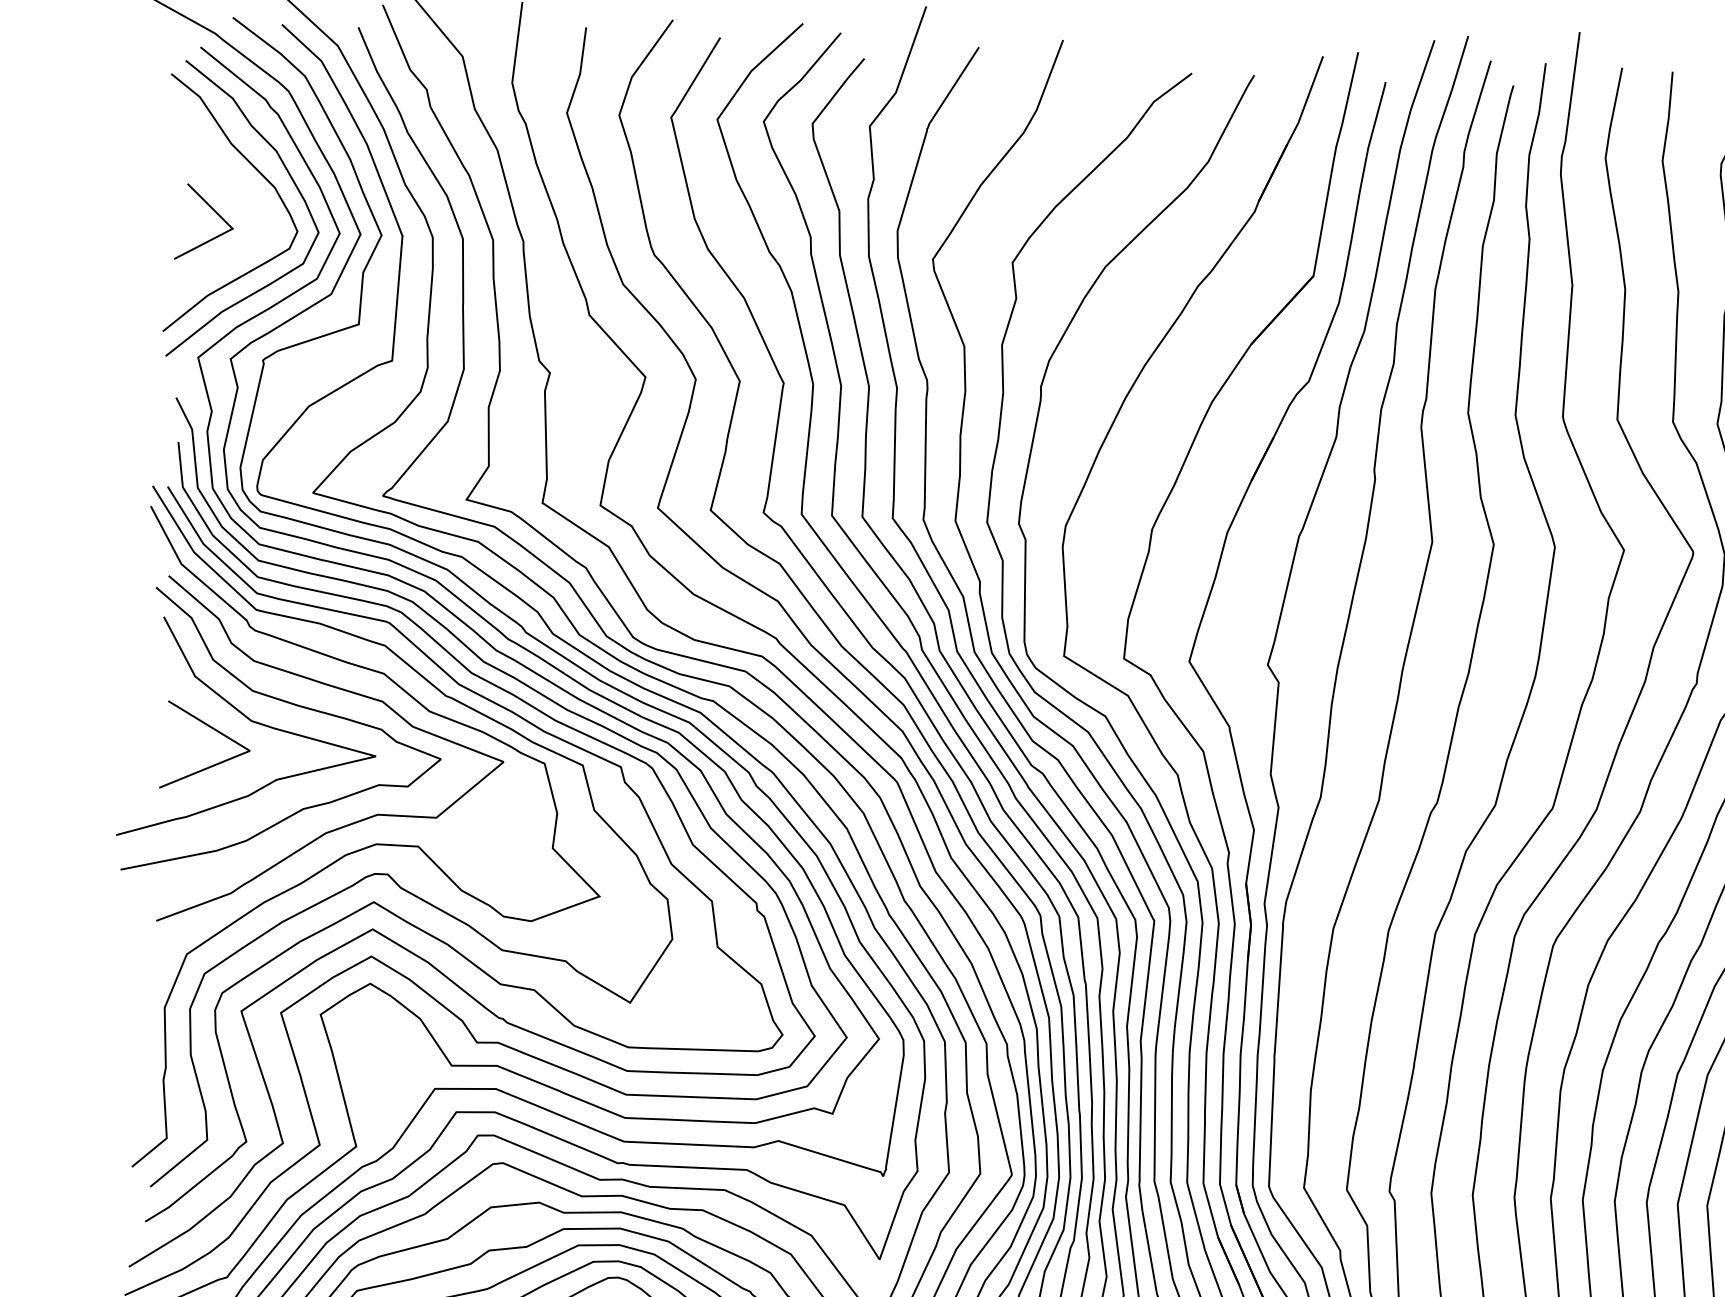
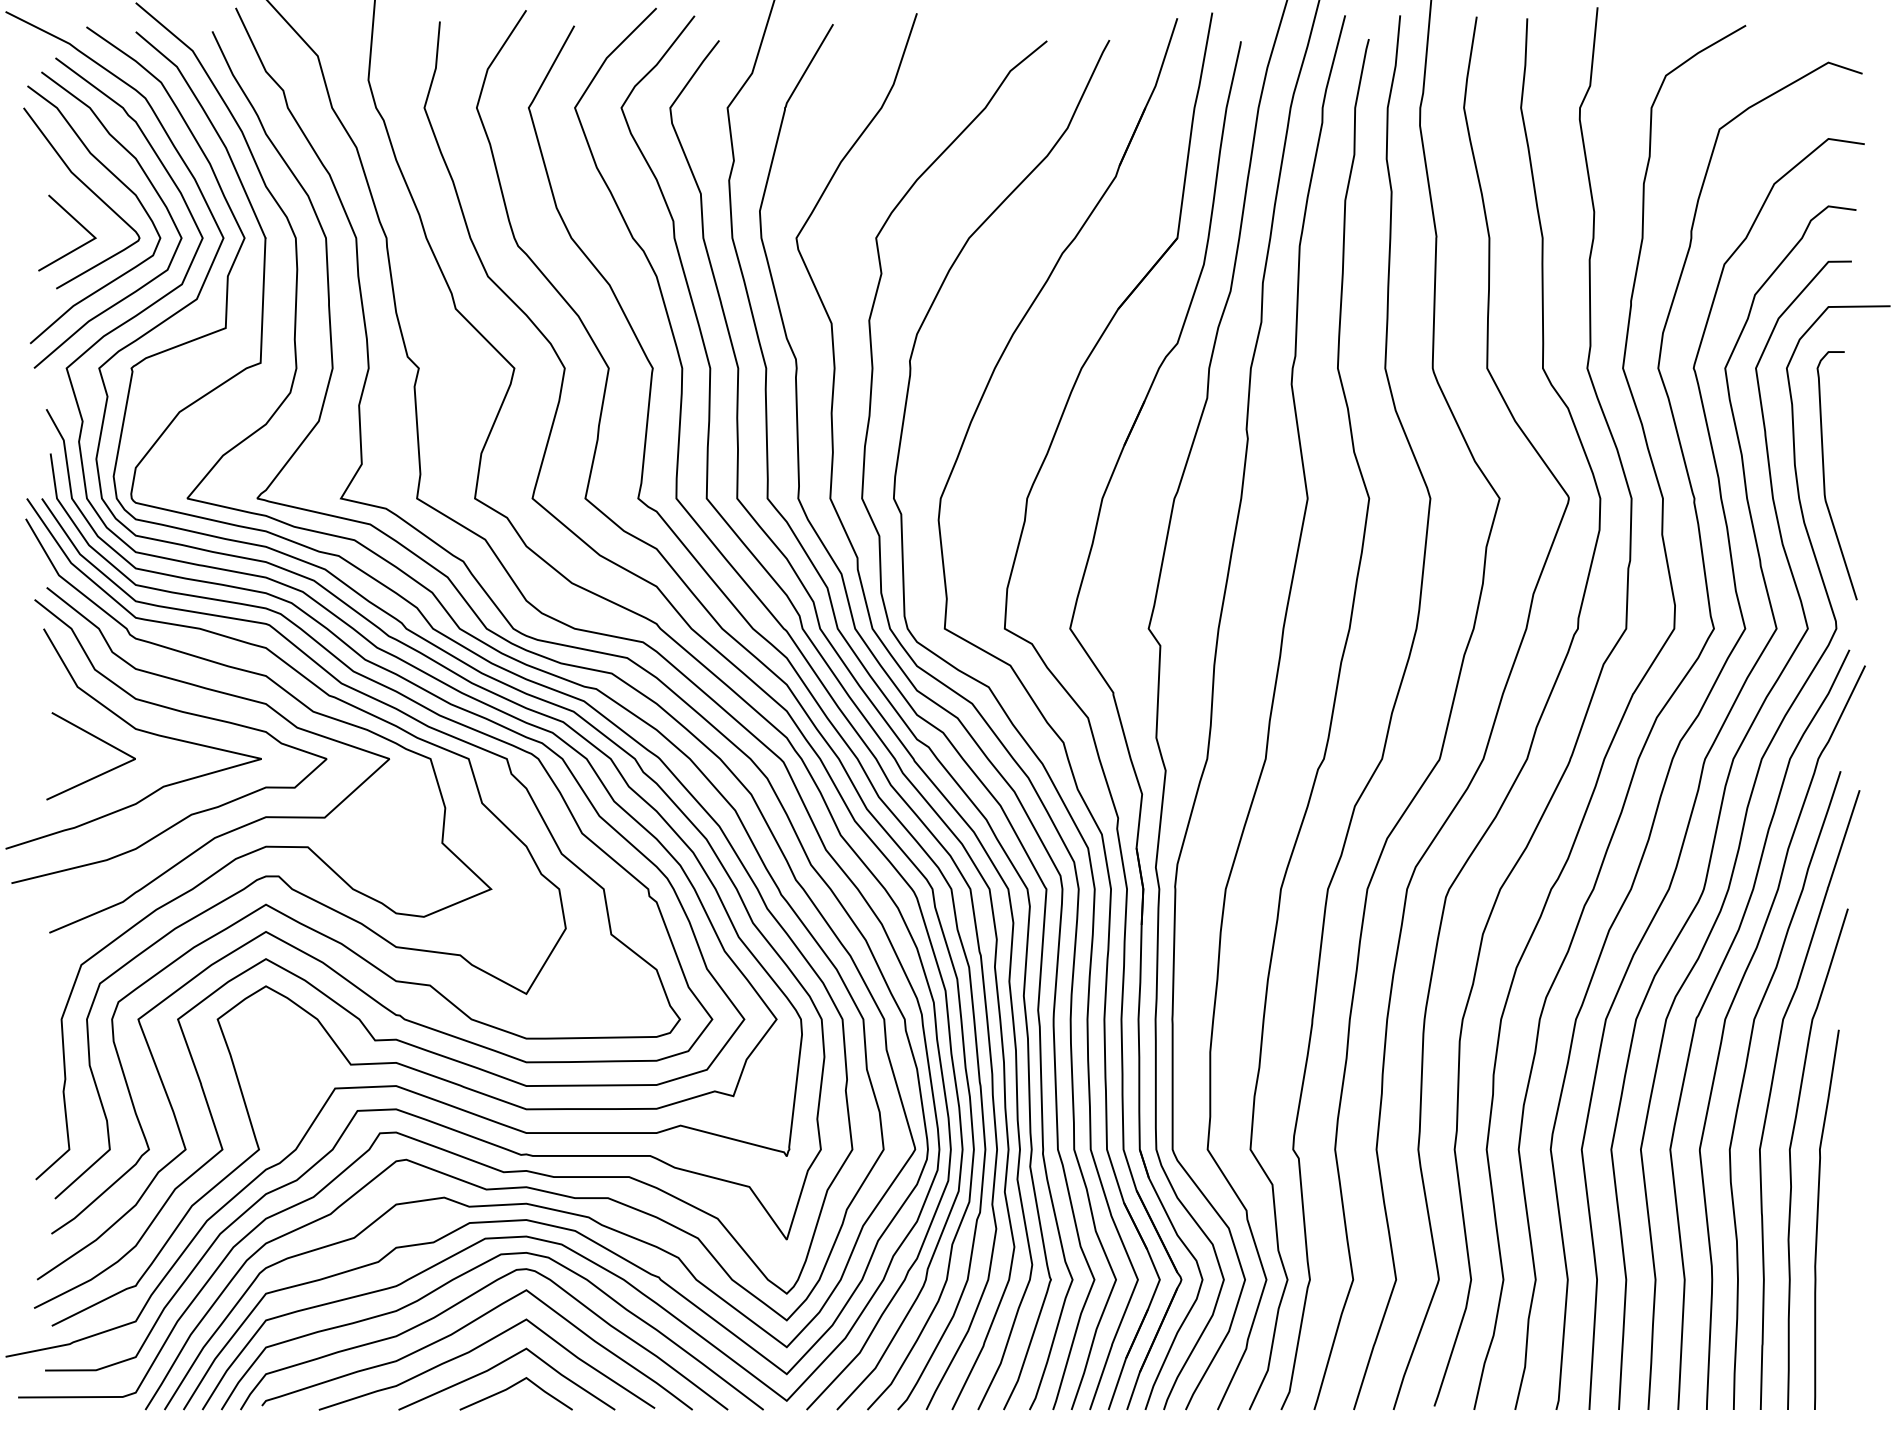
curve: (228, 180) -> (89, 190), added

